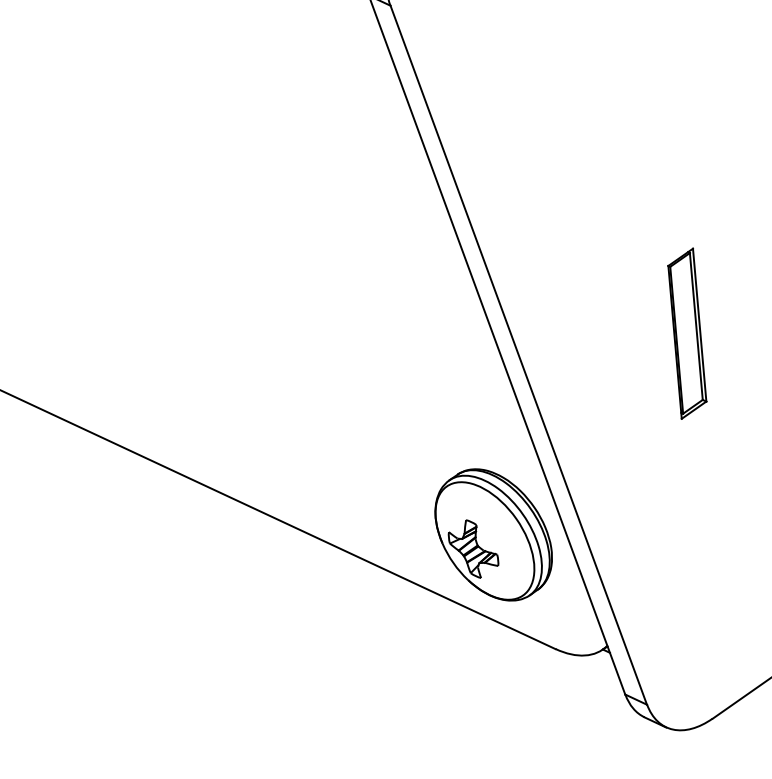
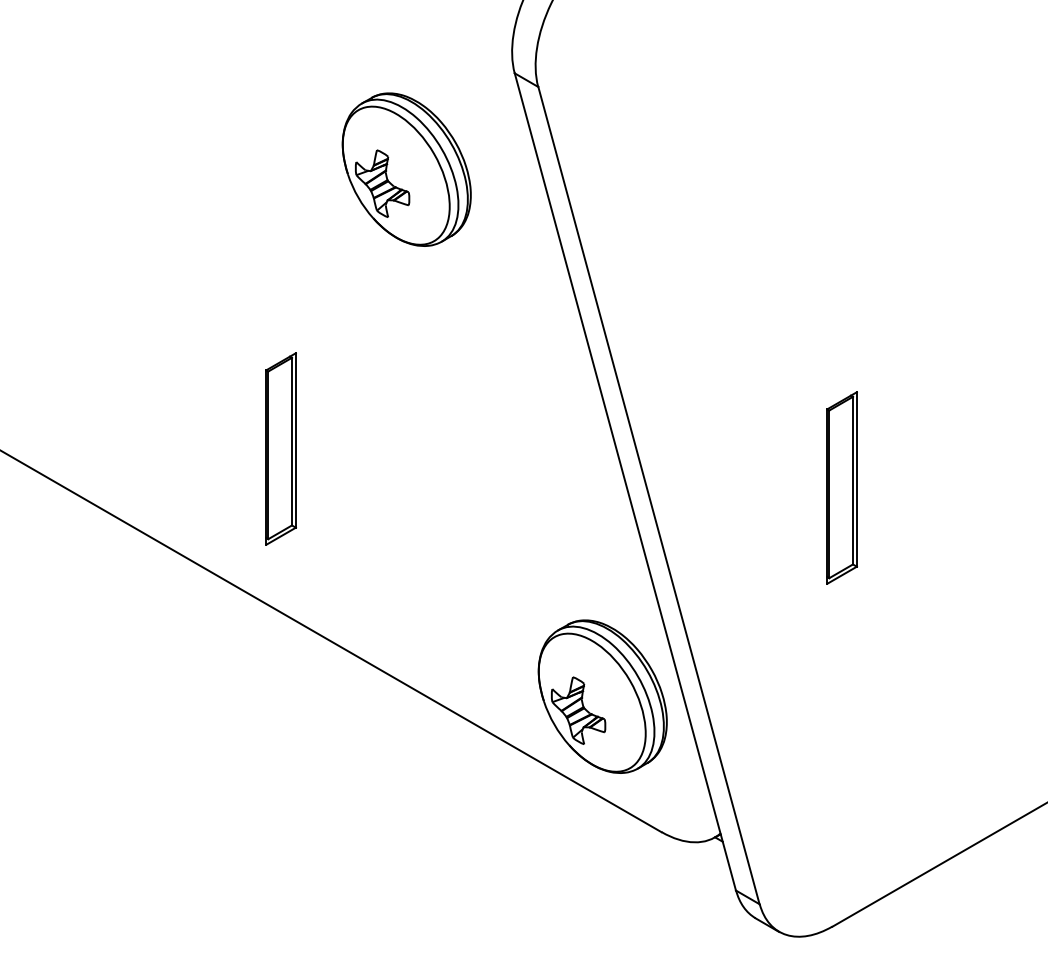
part: (281, 88) -> (406, 169), added
part: (192, 342) -> (280, 448), added

